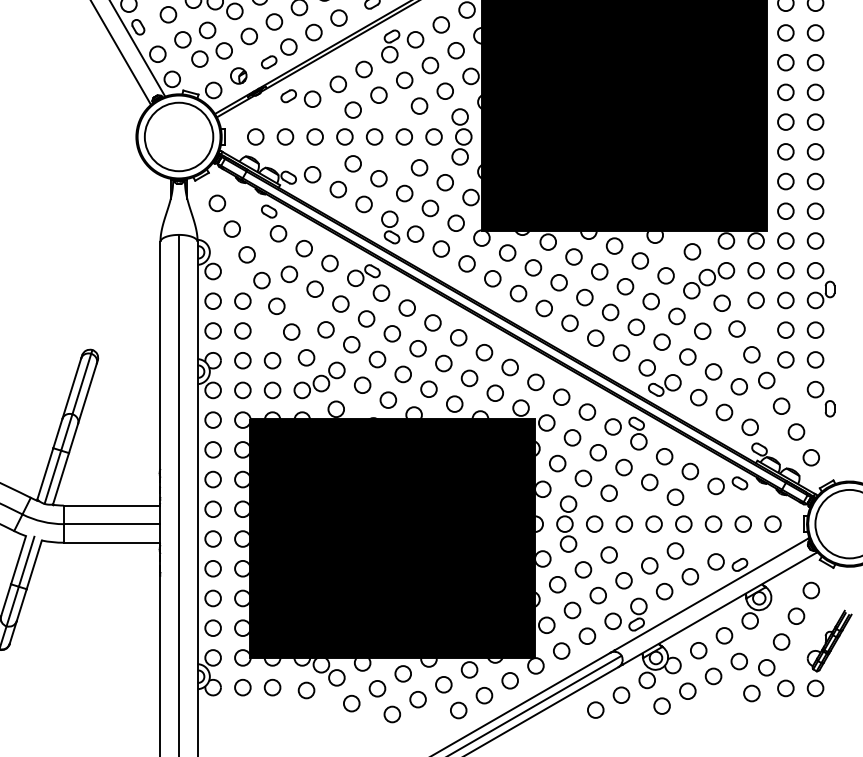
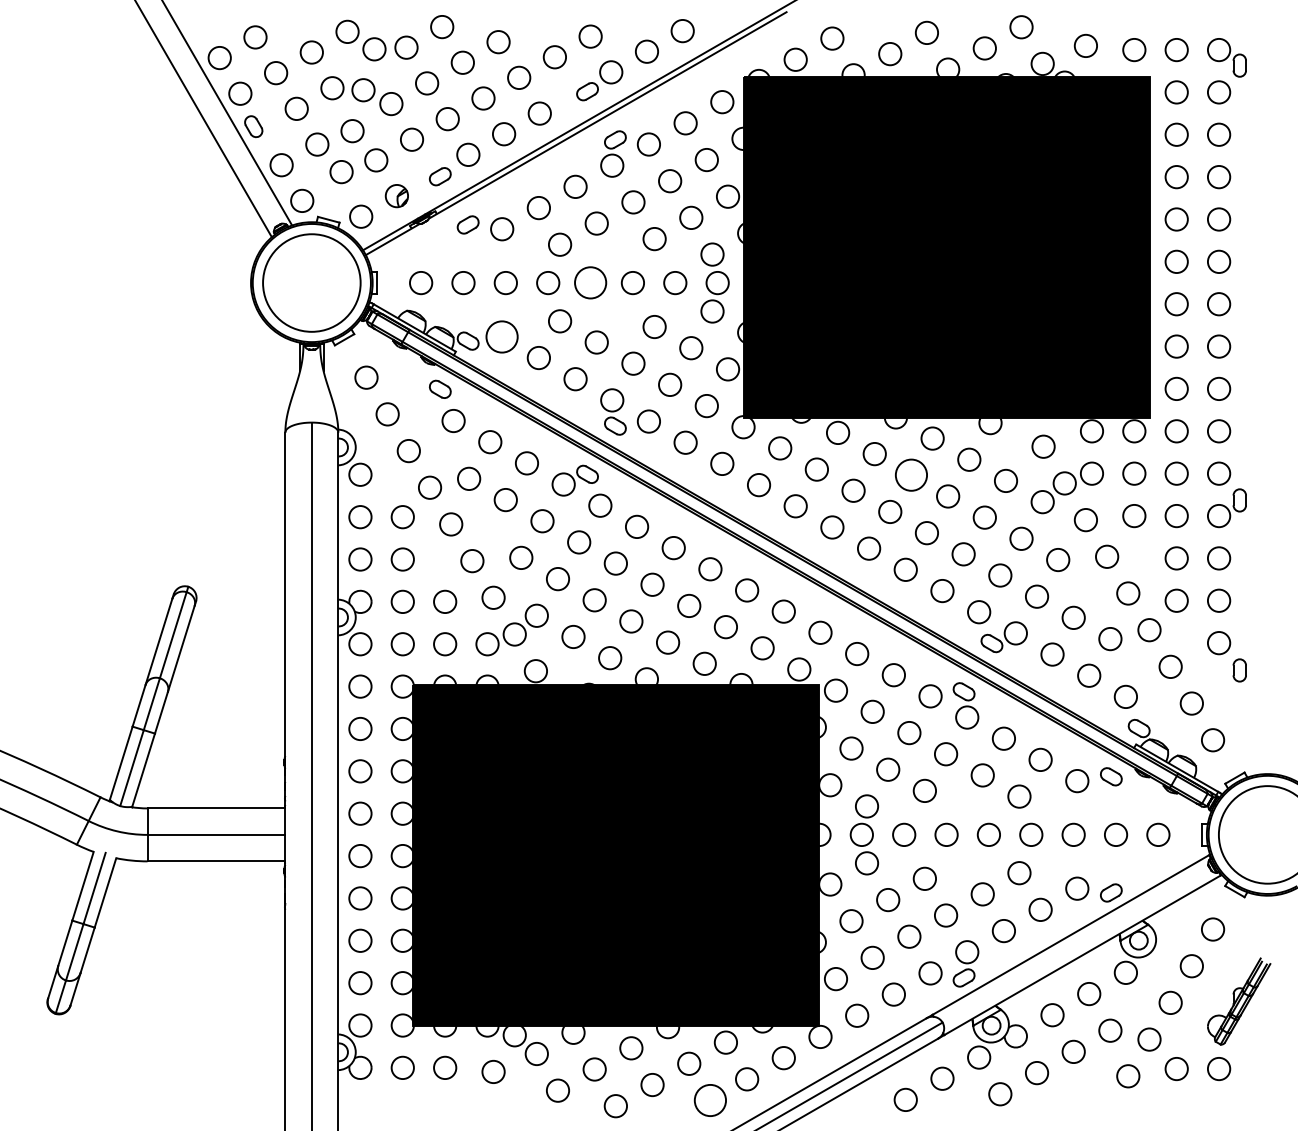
circle: (374, 137) -> (590, 283), size x1.4
circle: (312, 174) -> (502, 336), size x1.4
circle: (599, 272) -> (911, 475), size x1.4
circle: (458, 710) -> (710, 1100), size x1.4

